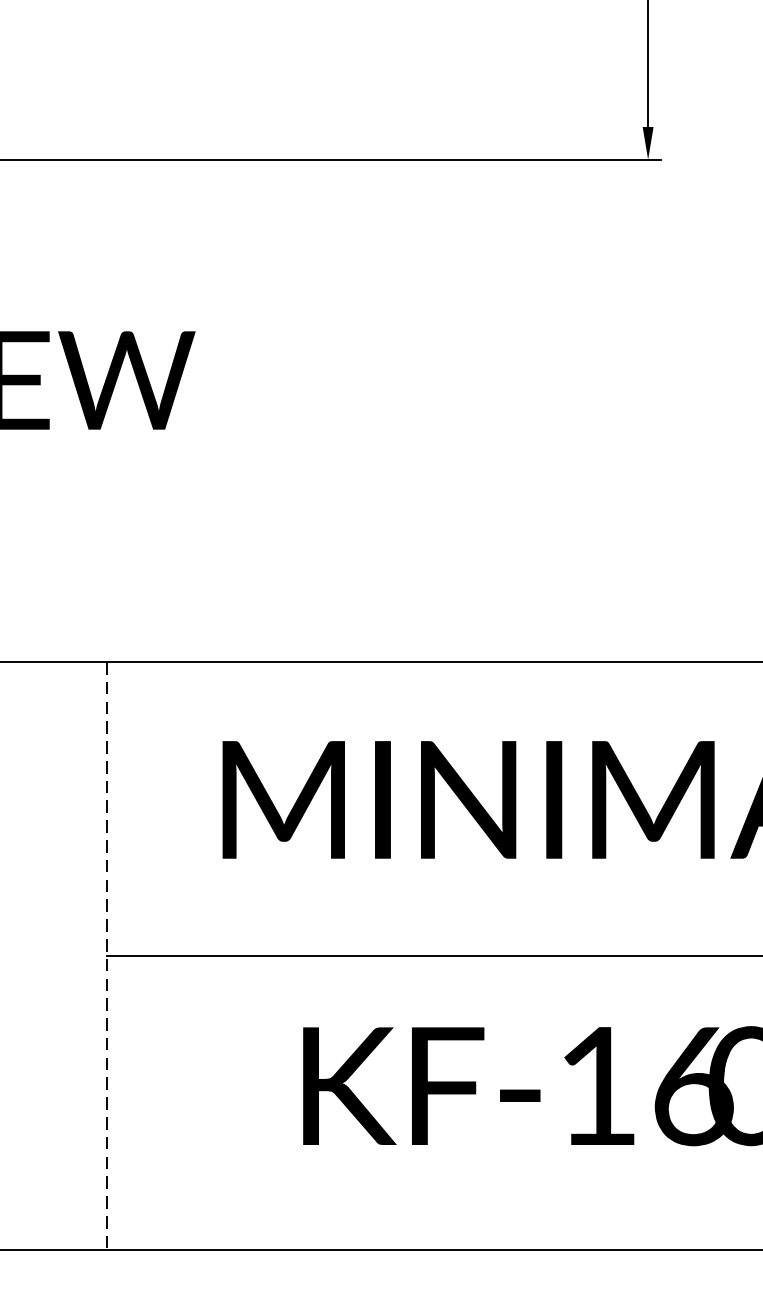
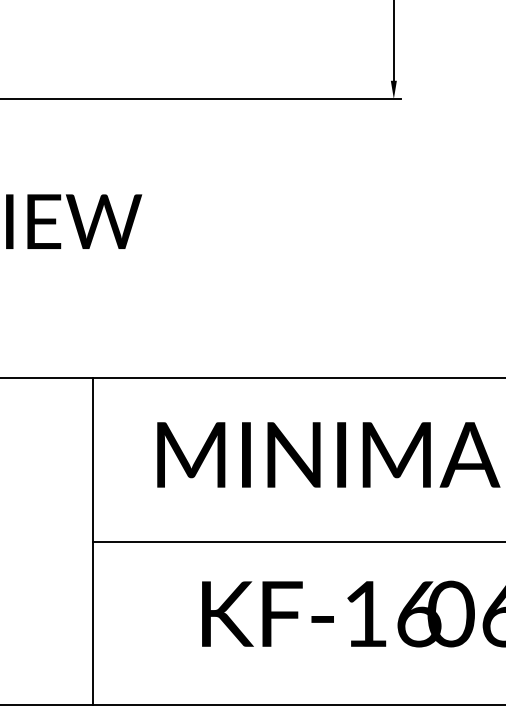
line: (106, 957) -> (92, 542), dashed -> solid

